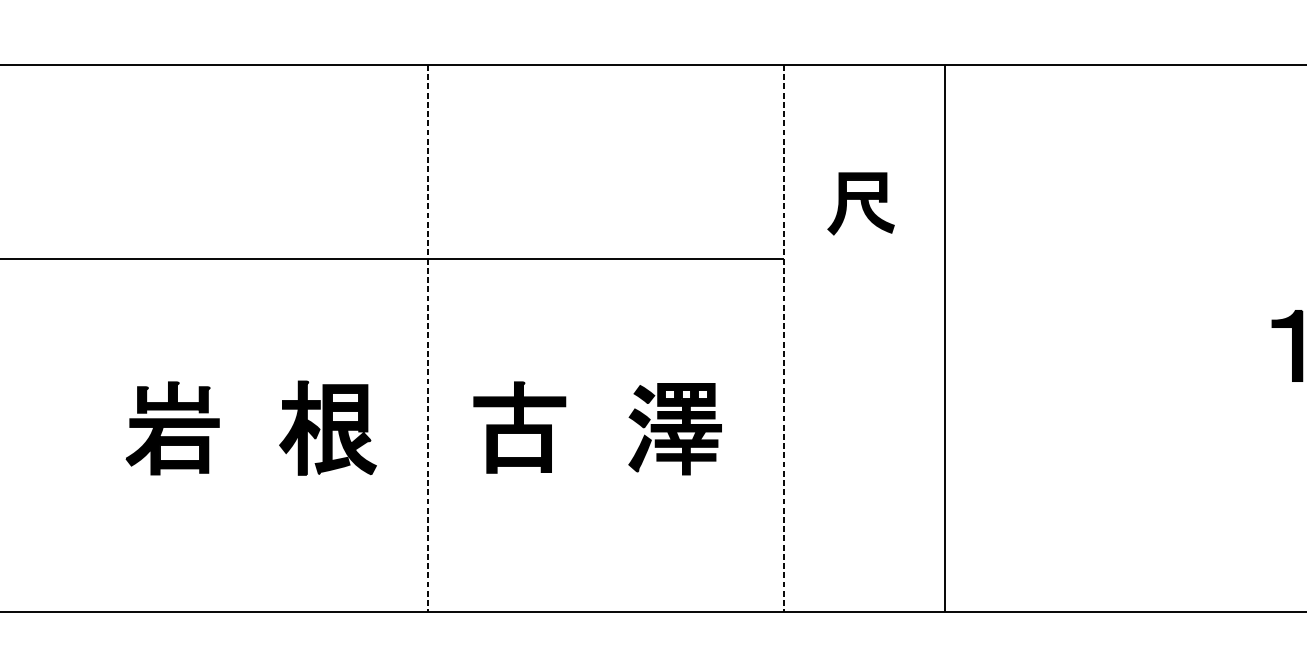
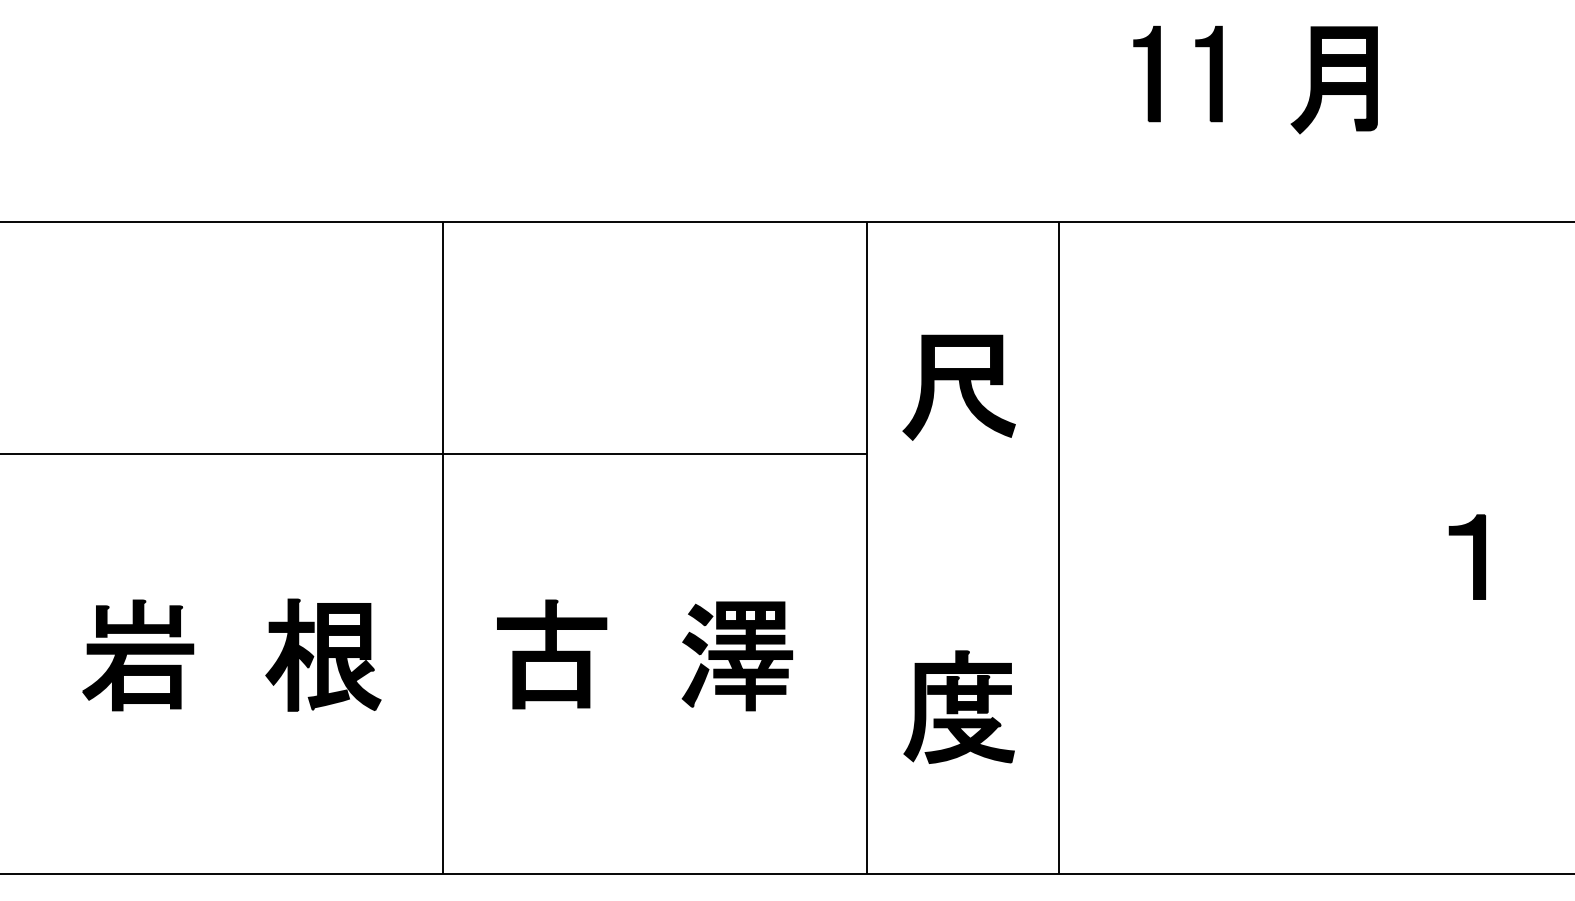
part: (860, 203) -> (958, 387), size x1.43
line: (427, 338) -> (442, 548), dashed -> solid
line: (783, 338) -> (866, 548), dashed -> solid
part: (860, 471) -> (958, 706), added

